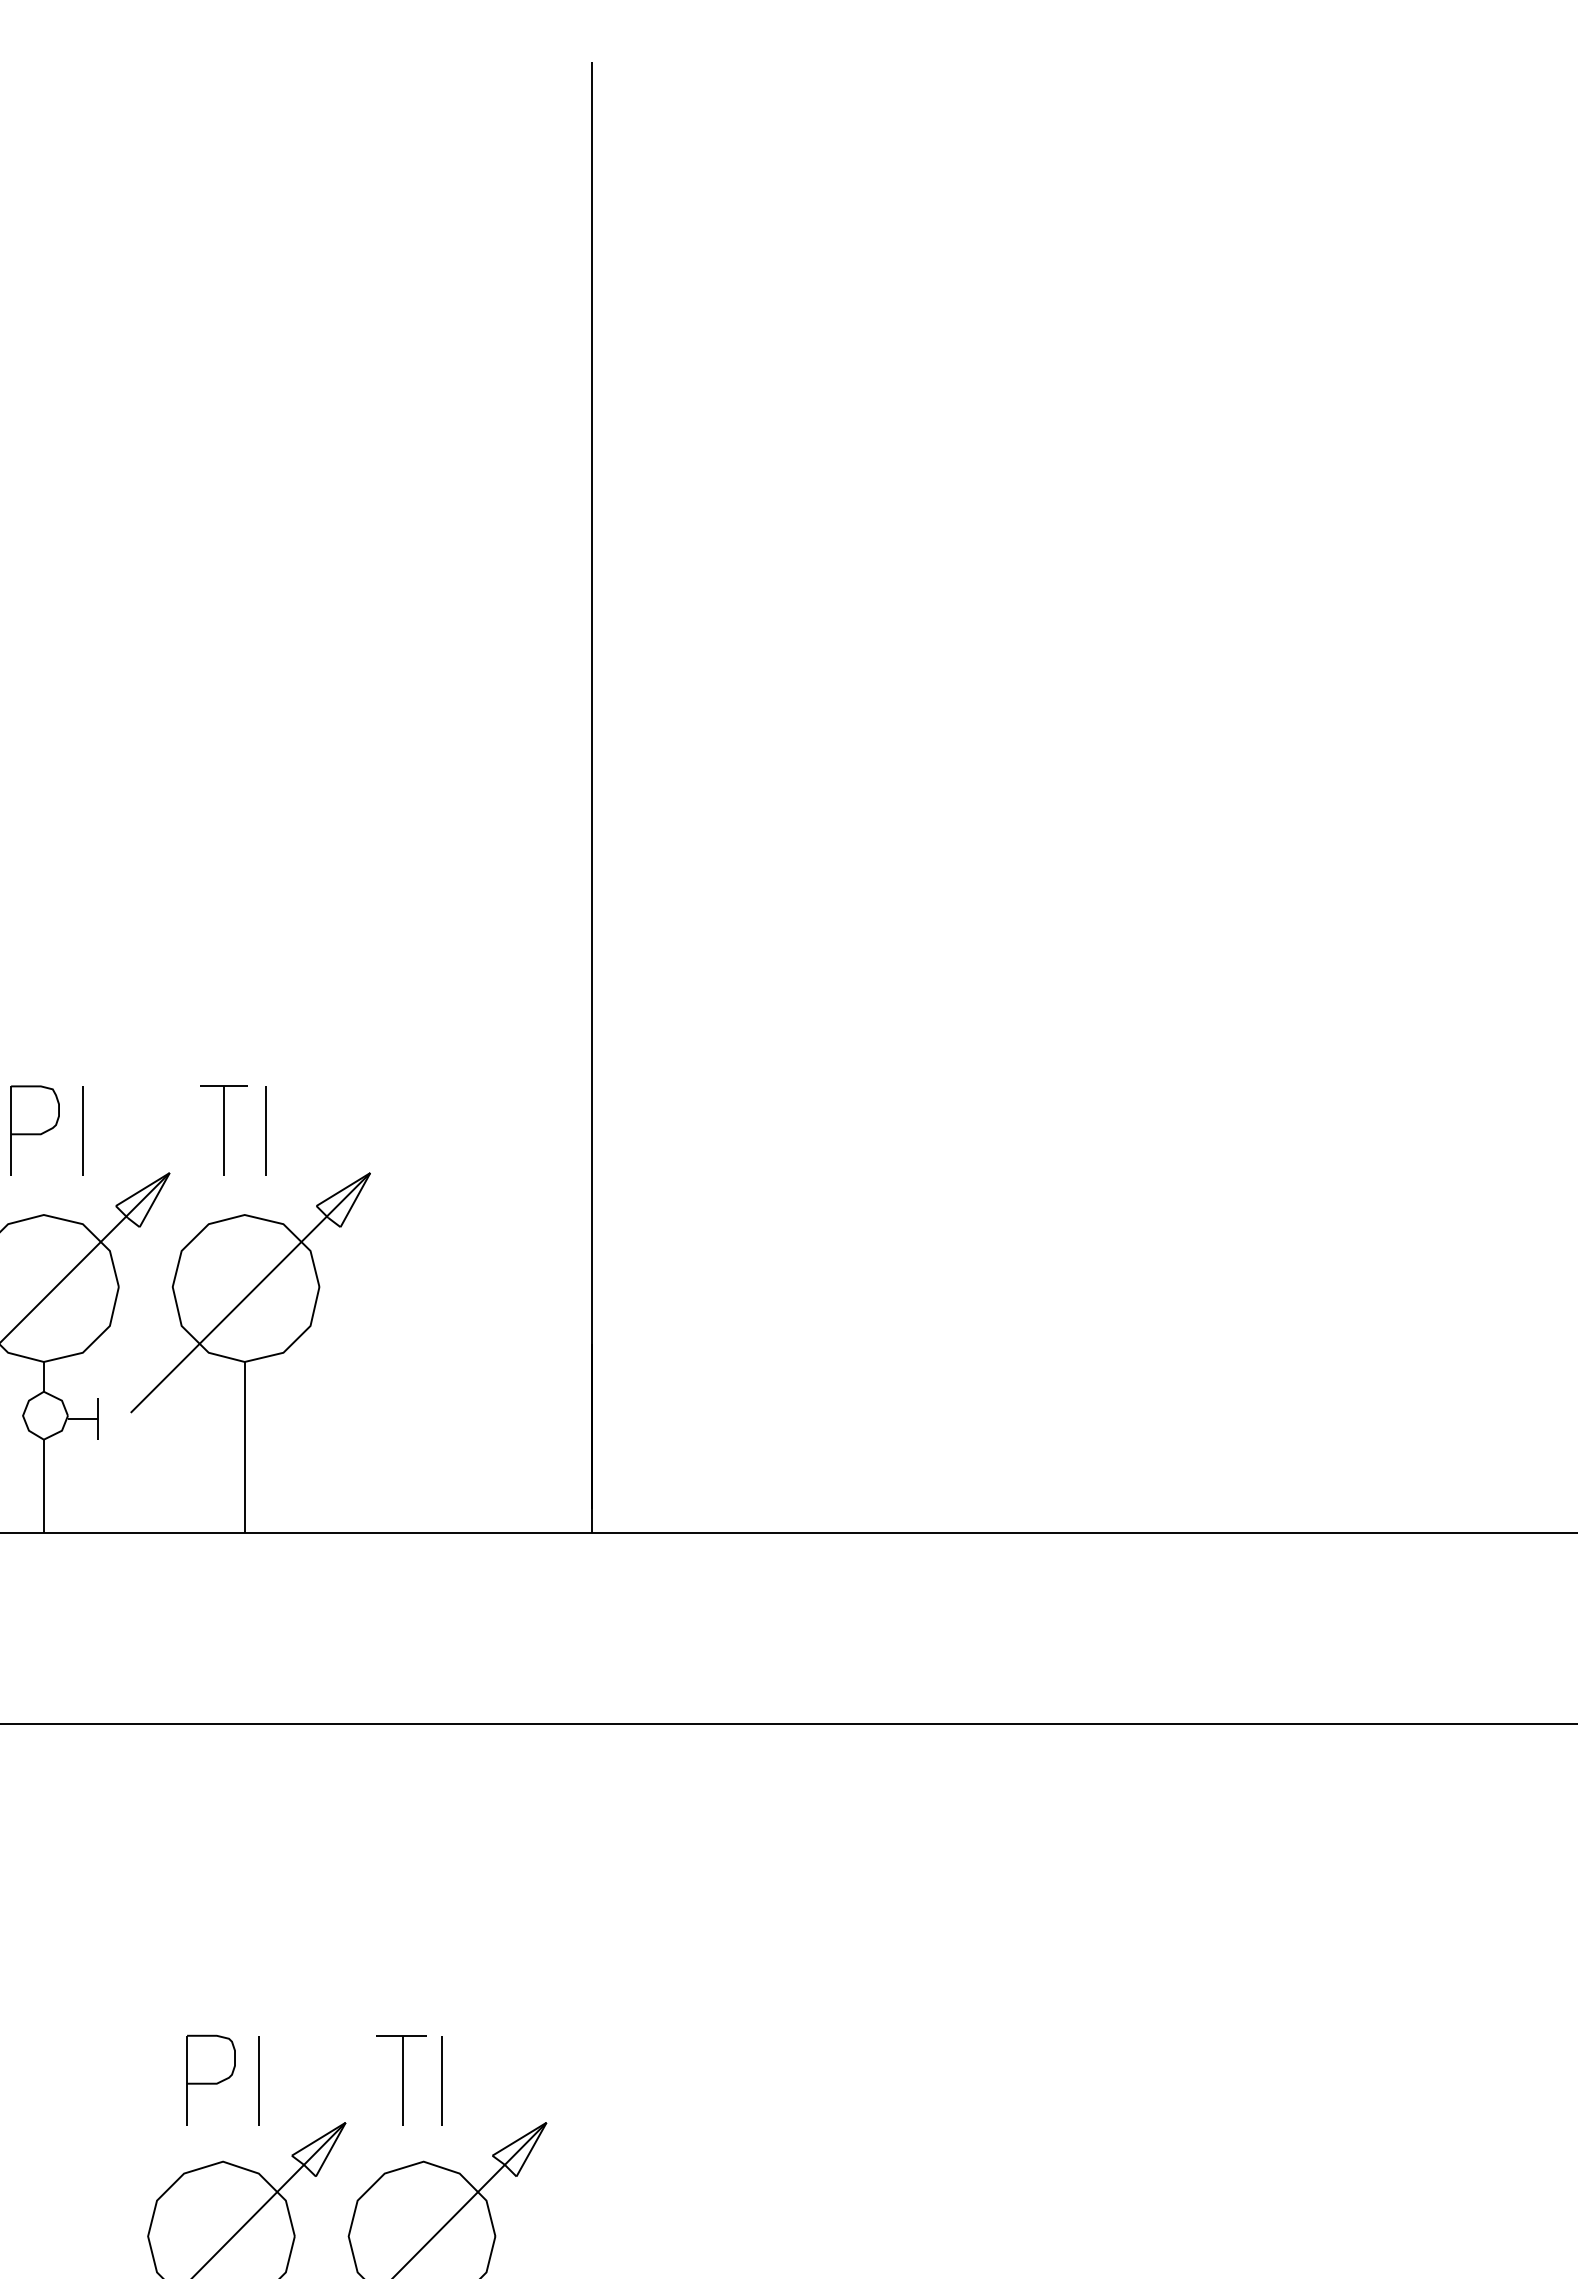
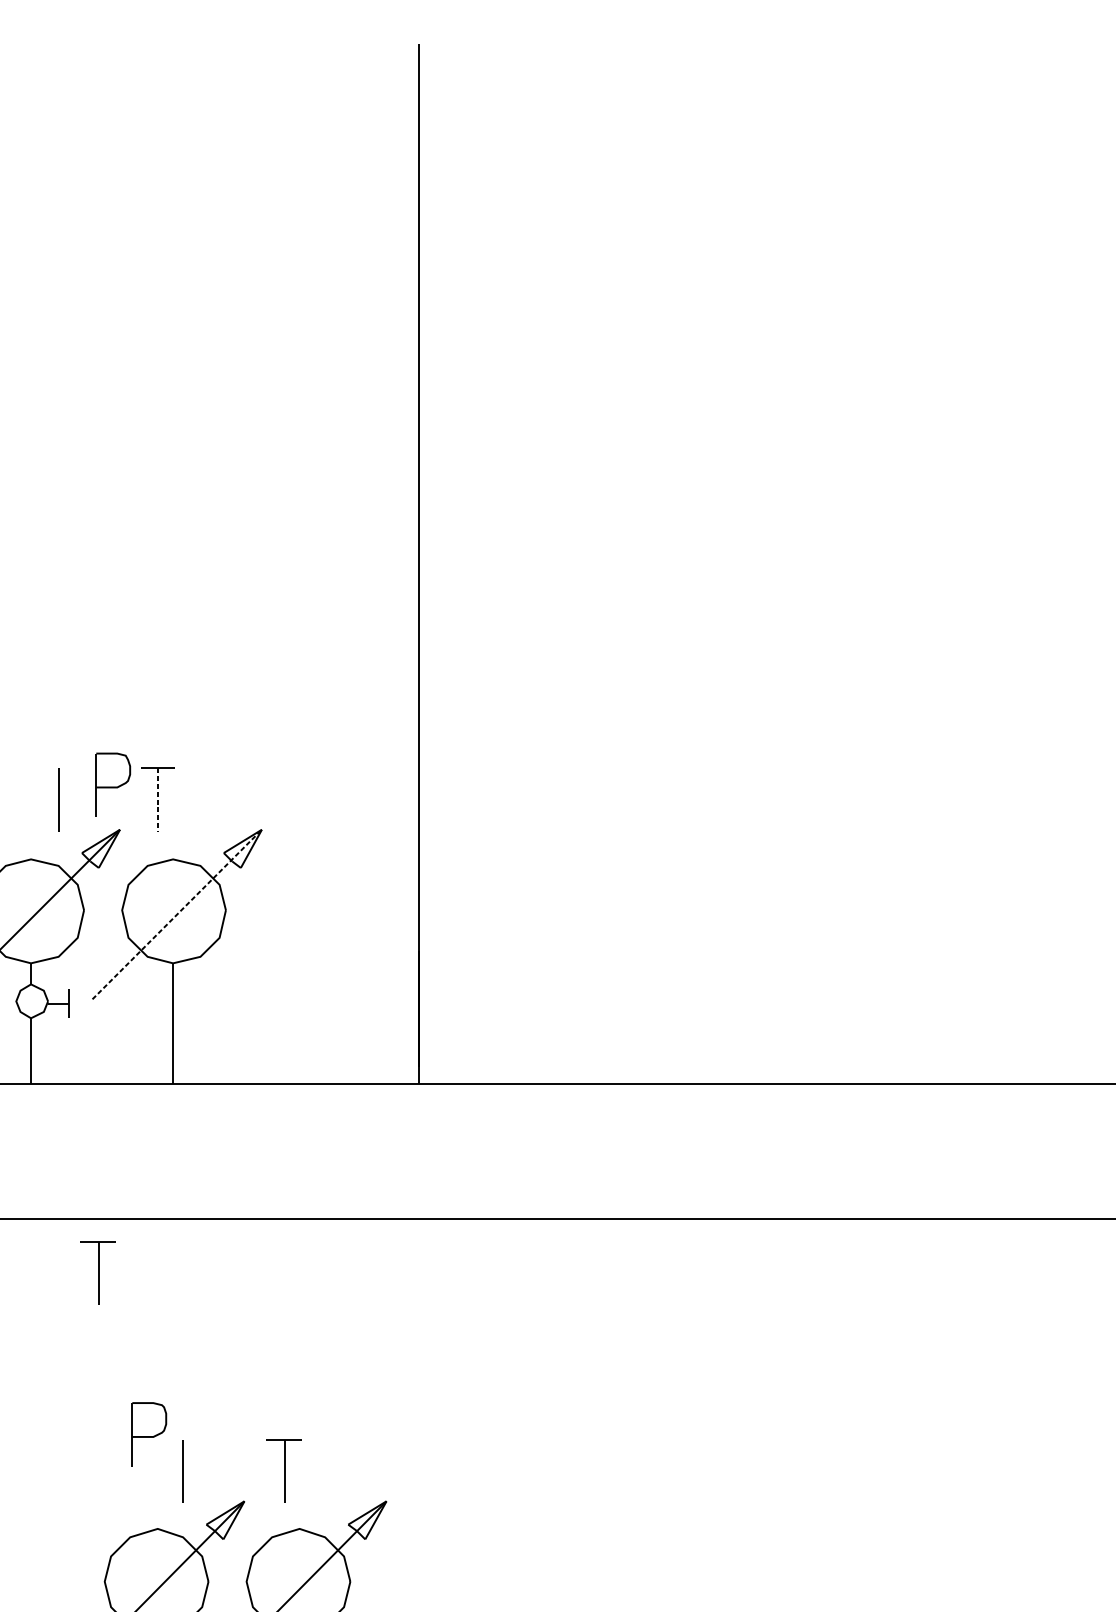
part: (34, 1130) -> (112, 784), moved
line: (265, 1130) -> (187, 799), removed
line: (223, 1131) -> (158, 800), solid -> dashed
line: (250, 1292) -> (177, 914), solid -> dashed
part: (139, 1800) -> (98, 1273), added
part: (210, 2079) -> (148, 1433), moved
line: (441, 2080) -> (312, 1471), removed

